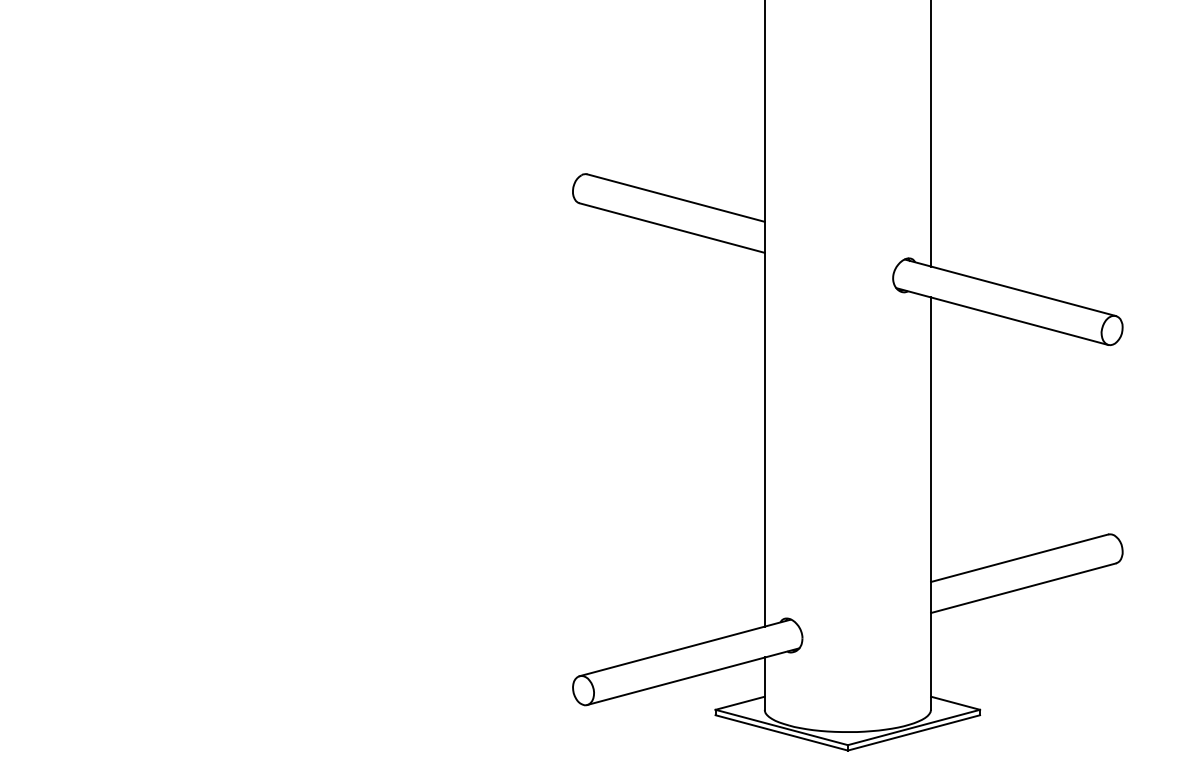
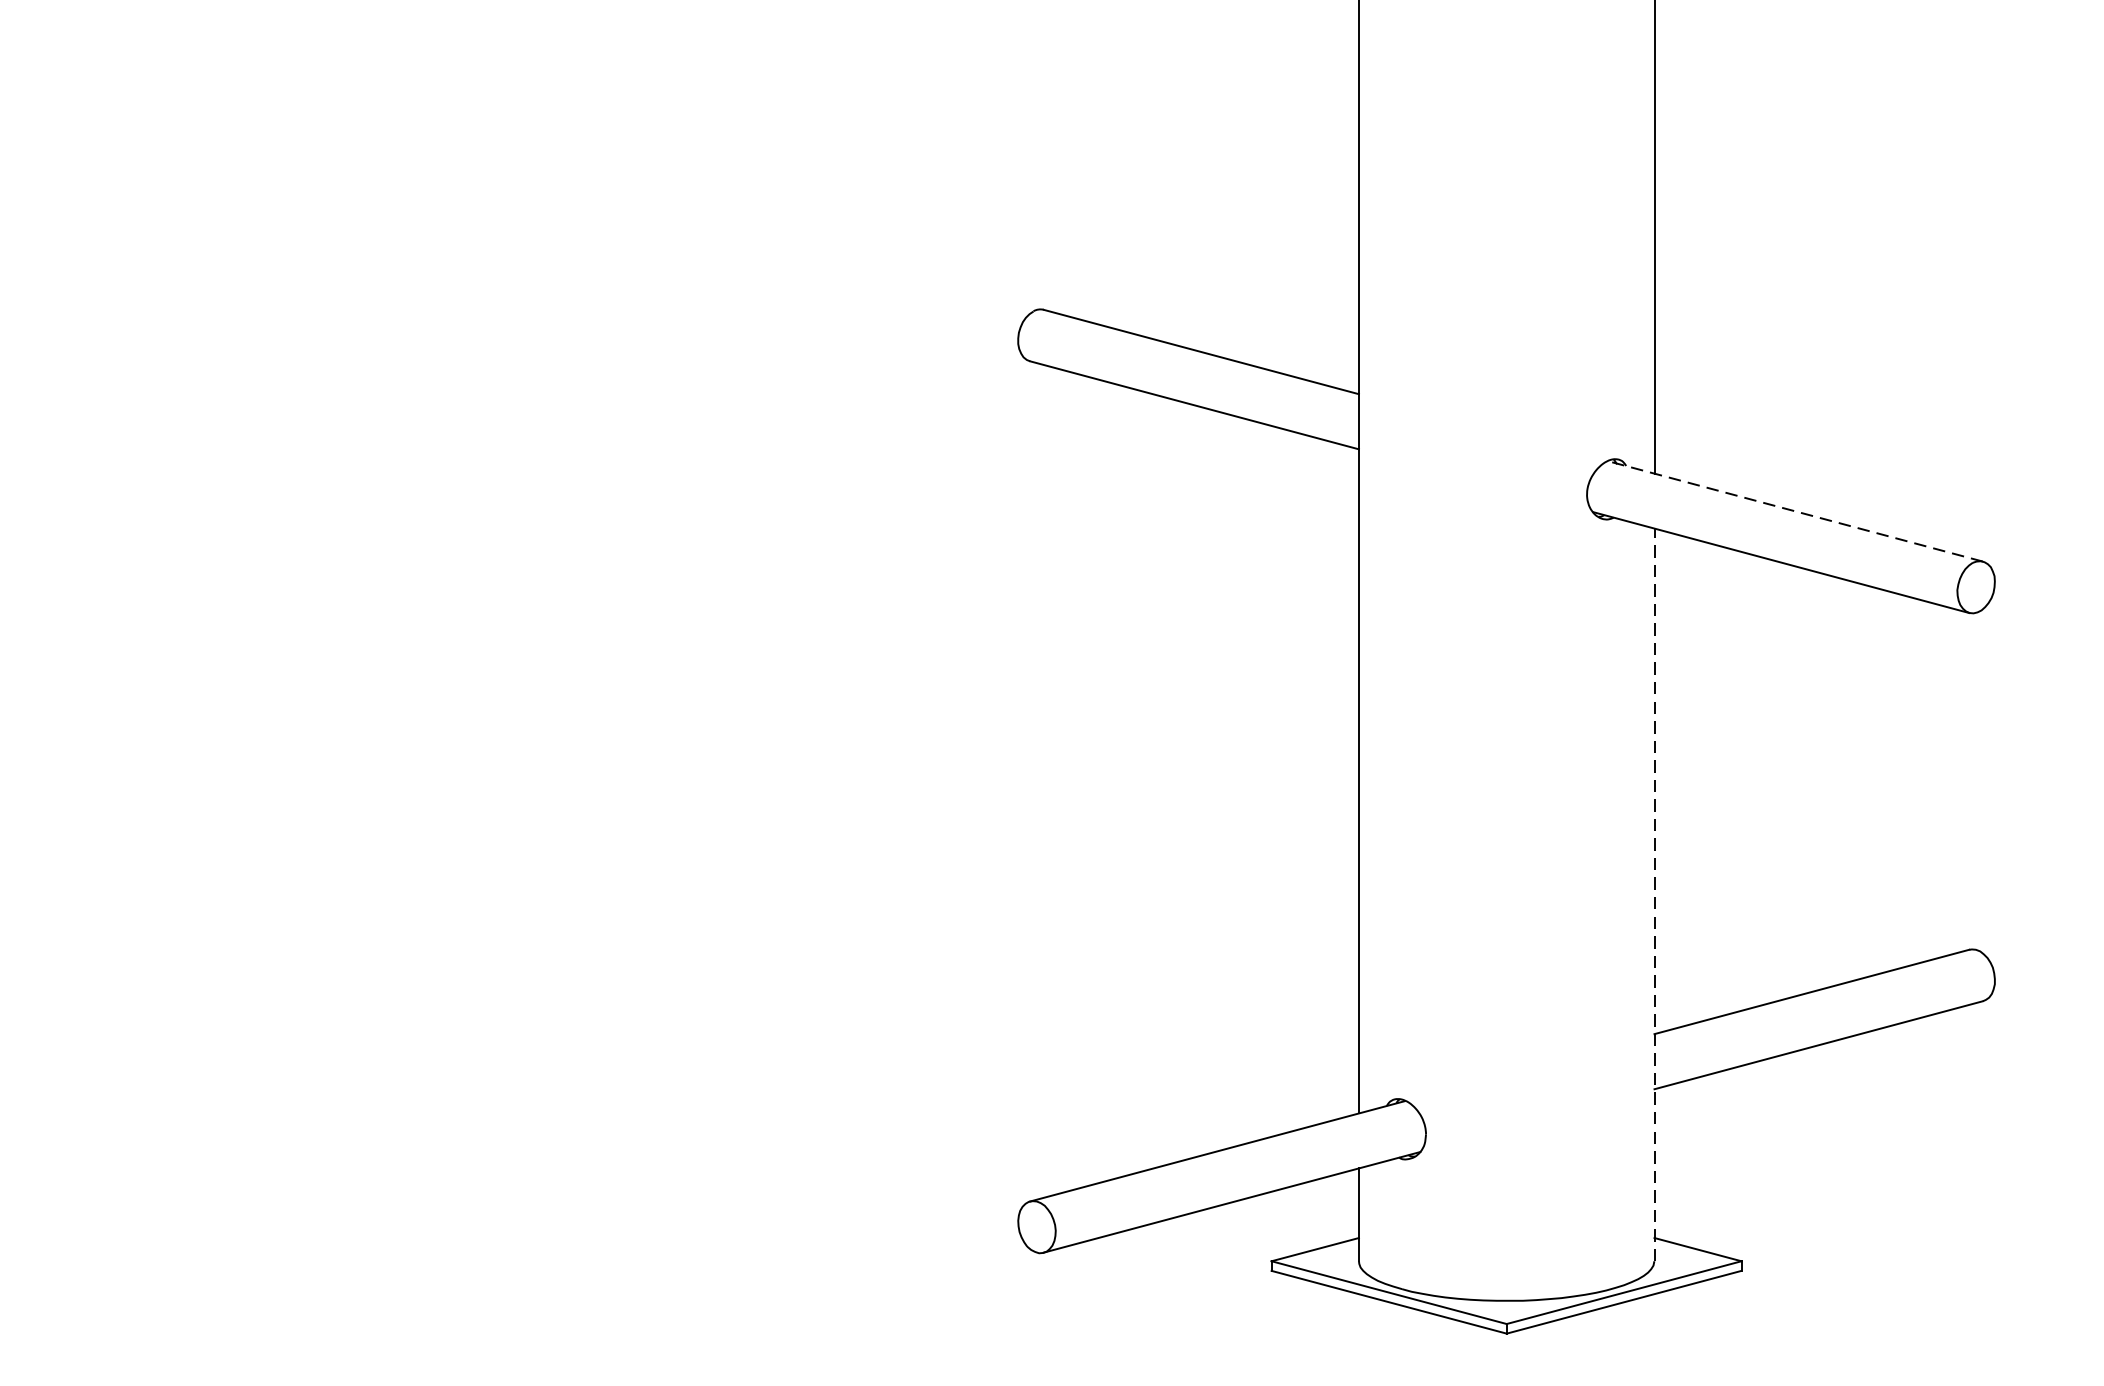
line: (1010, 287) -> (1795, 510), solid -> dashed
line: (931, 503) -> (1655, 894), solid -> dashed

